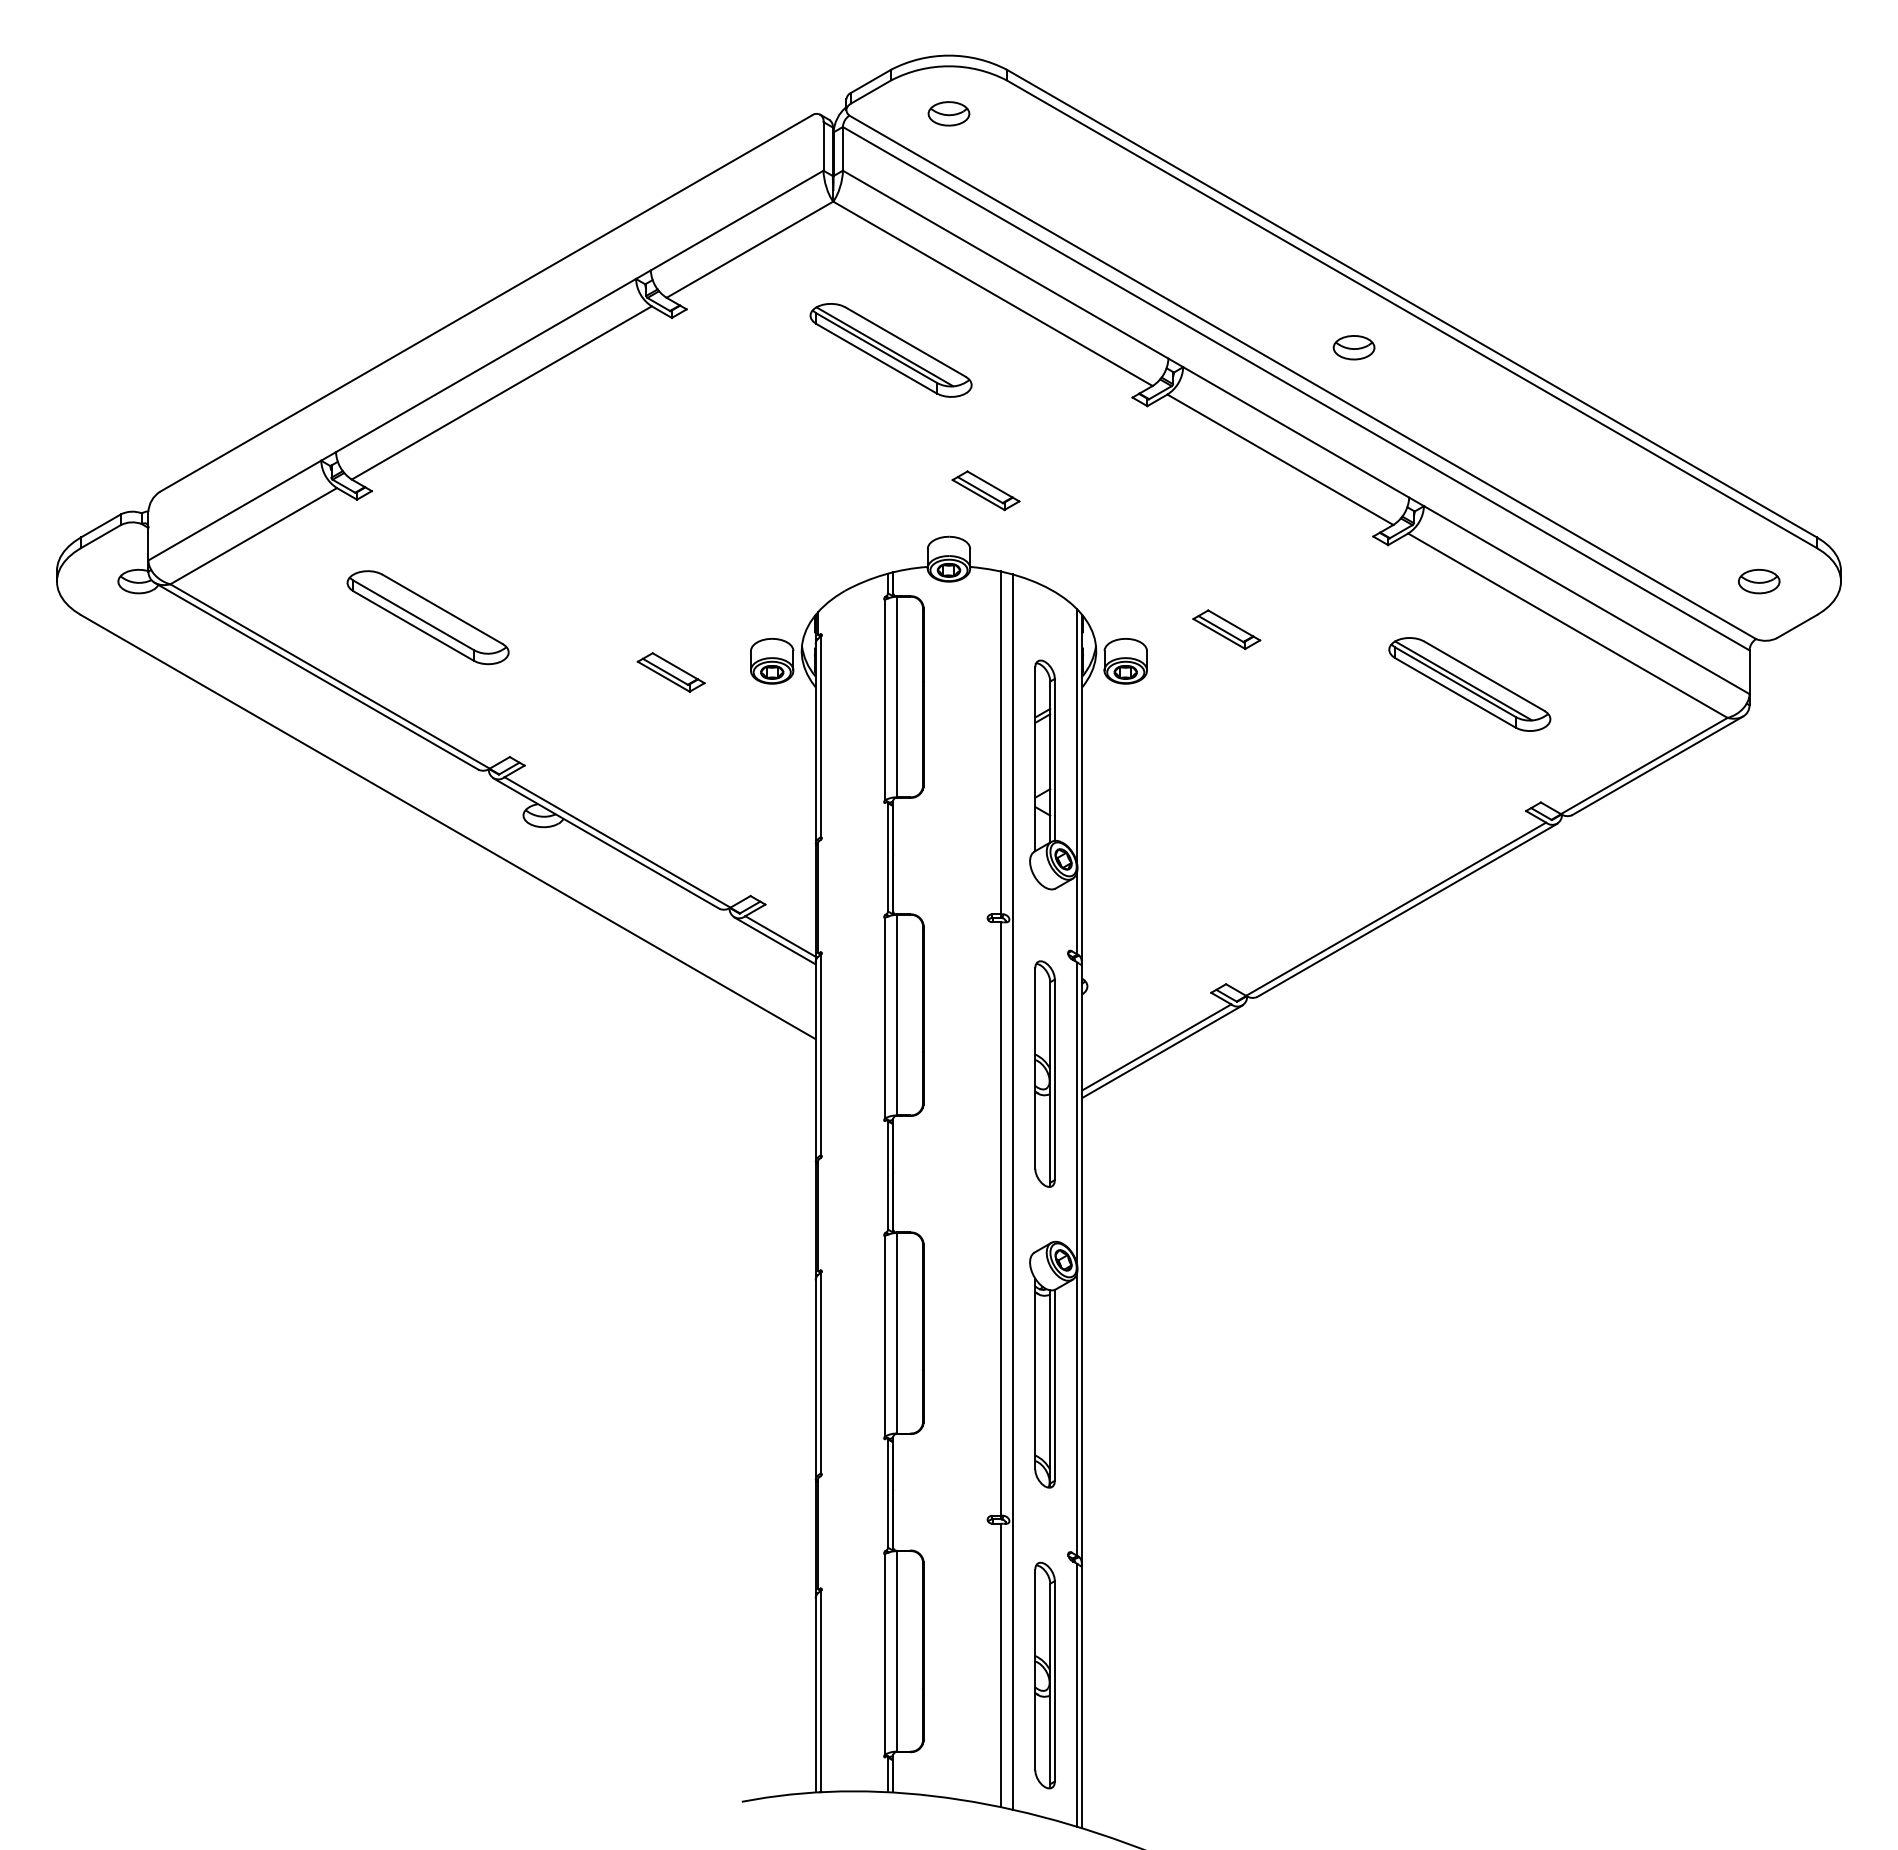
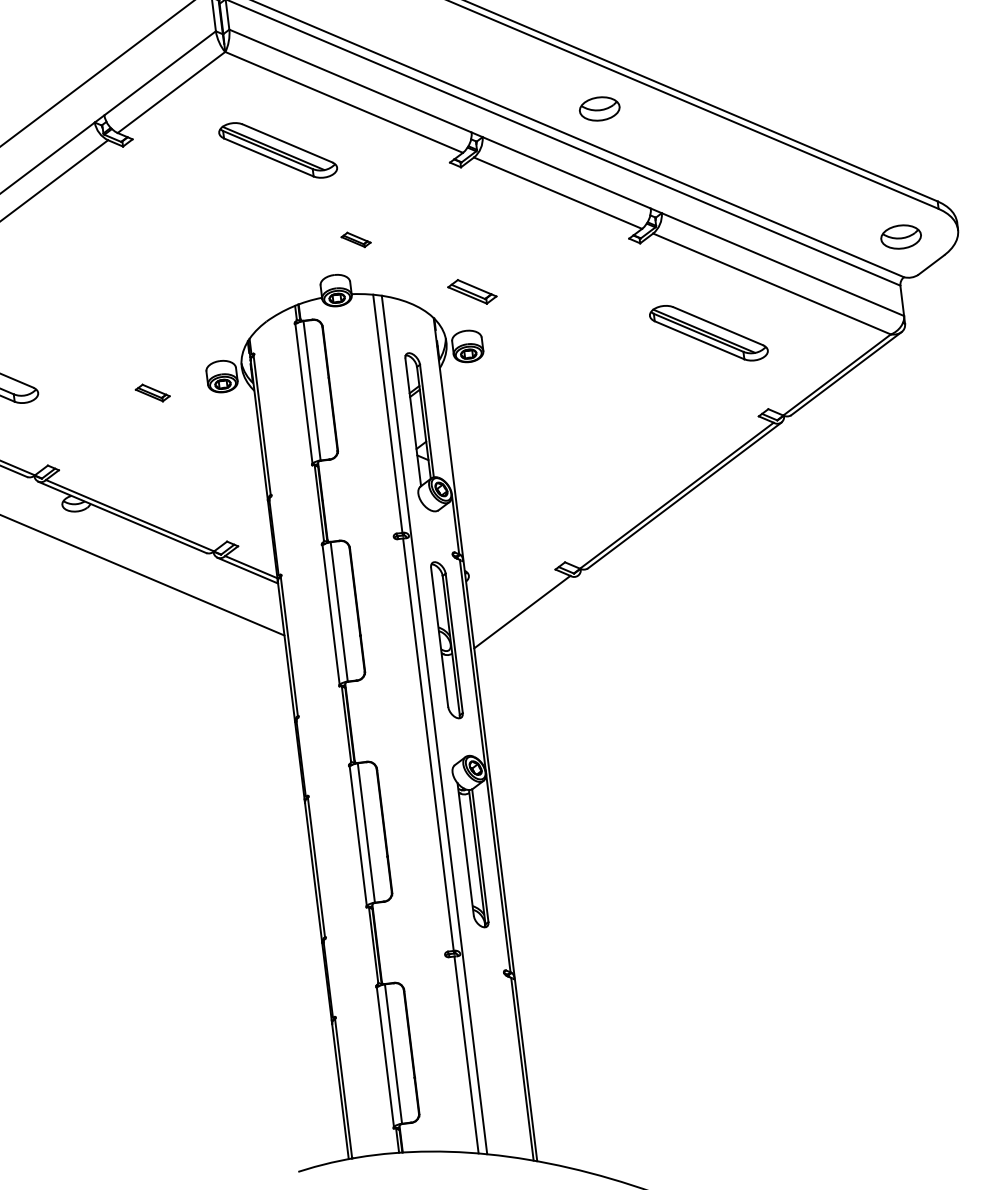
part: (1353, 347) -> (599, 108), size x1.4
part: (985, 490) -> (355, 239), size x0.6
part: (1759, 581) -> (901, 236), size x1.4
part: (1226, 629) -> (472, 291), moved
part: (670, 672) -> (152, 393), size x0.7
line: (1077, 737) -> (440, 403), removed
line: (1162, 1051) -> (526, 614), removed
part: (1044, 1675) -> (497, 1058), removed

